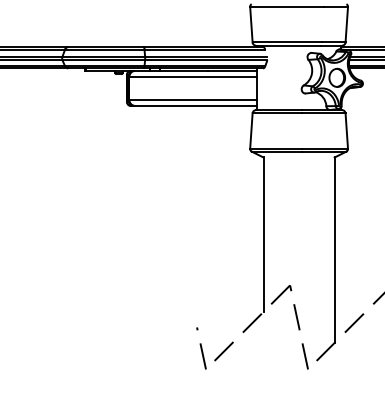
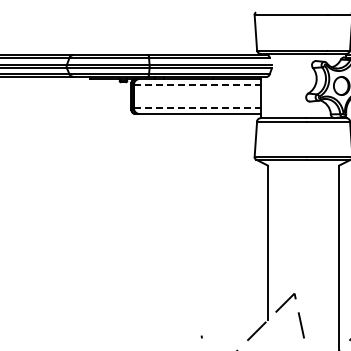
line: (193, 77) -> (197, 85), solid -> dashed
line: (193, 99) -> (197, 107), solid -> dashed

